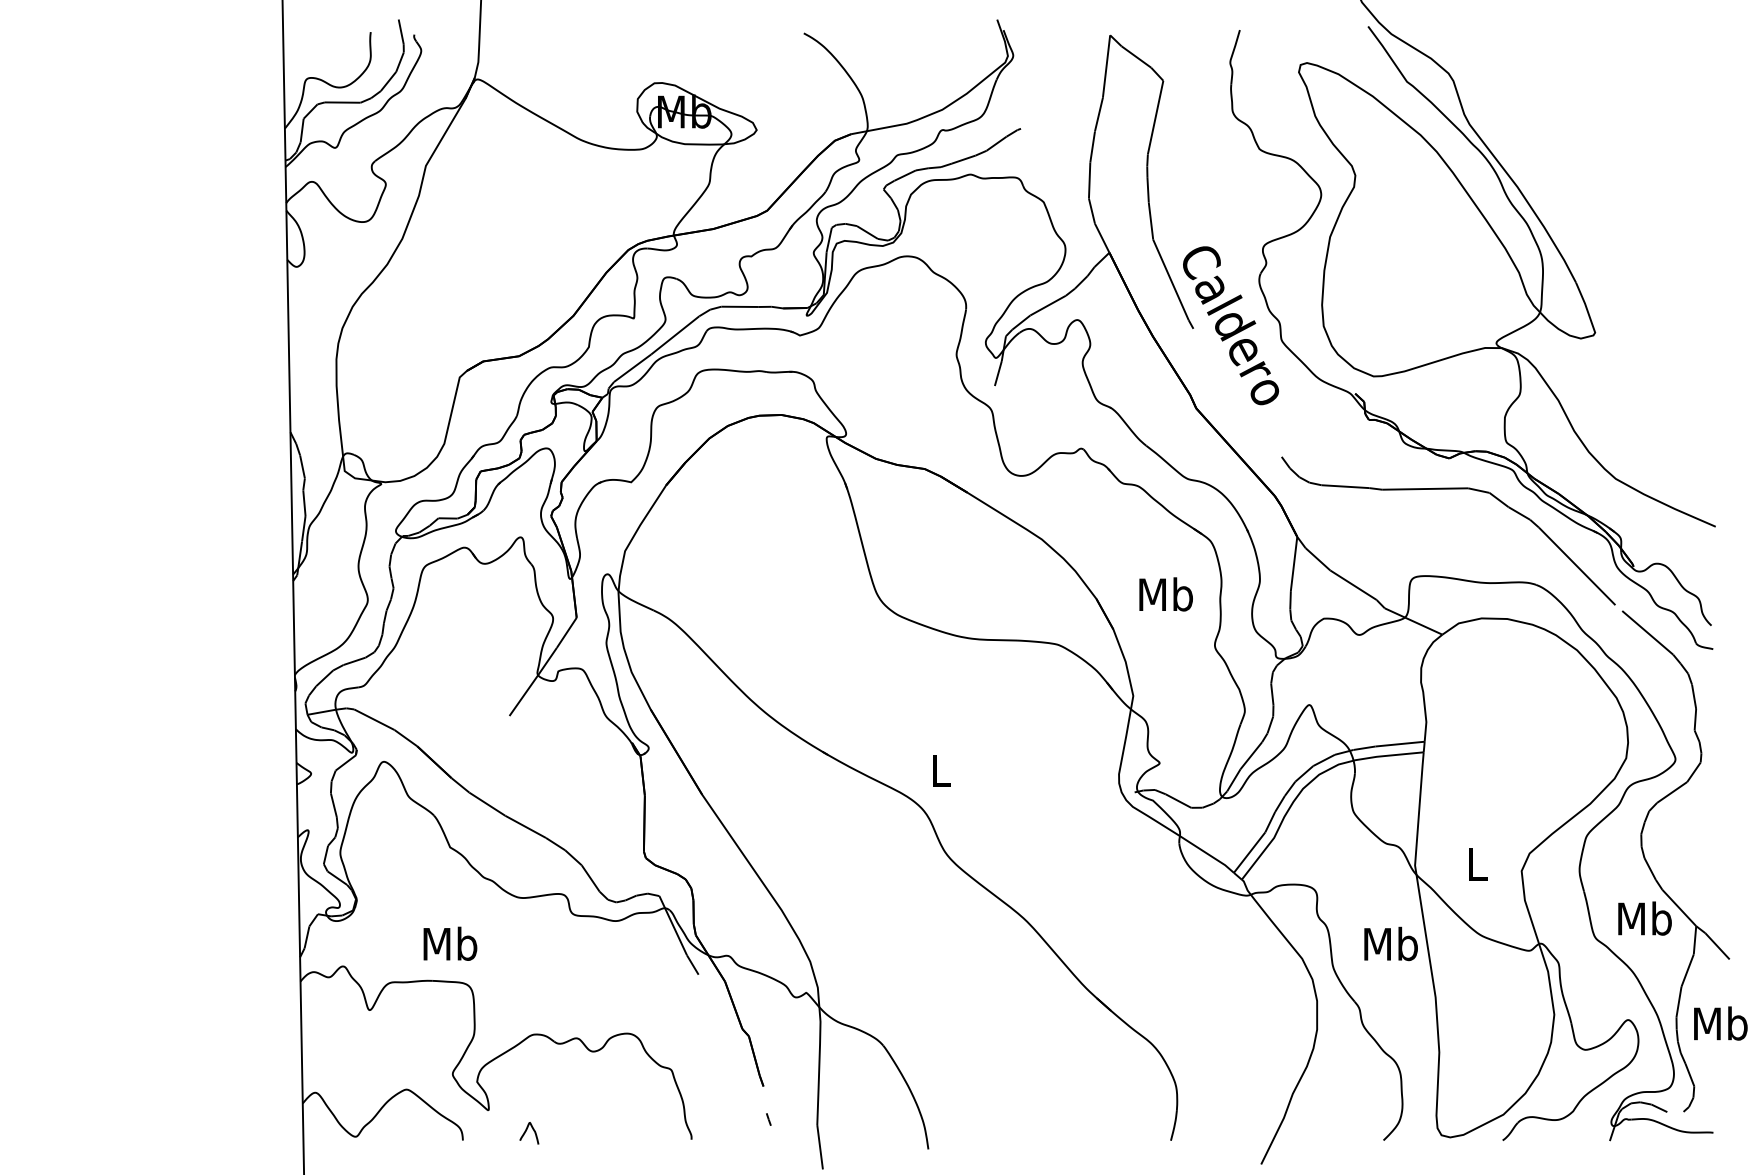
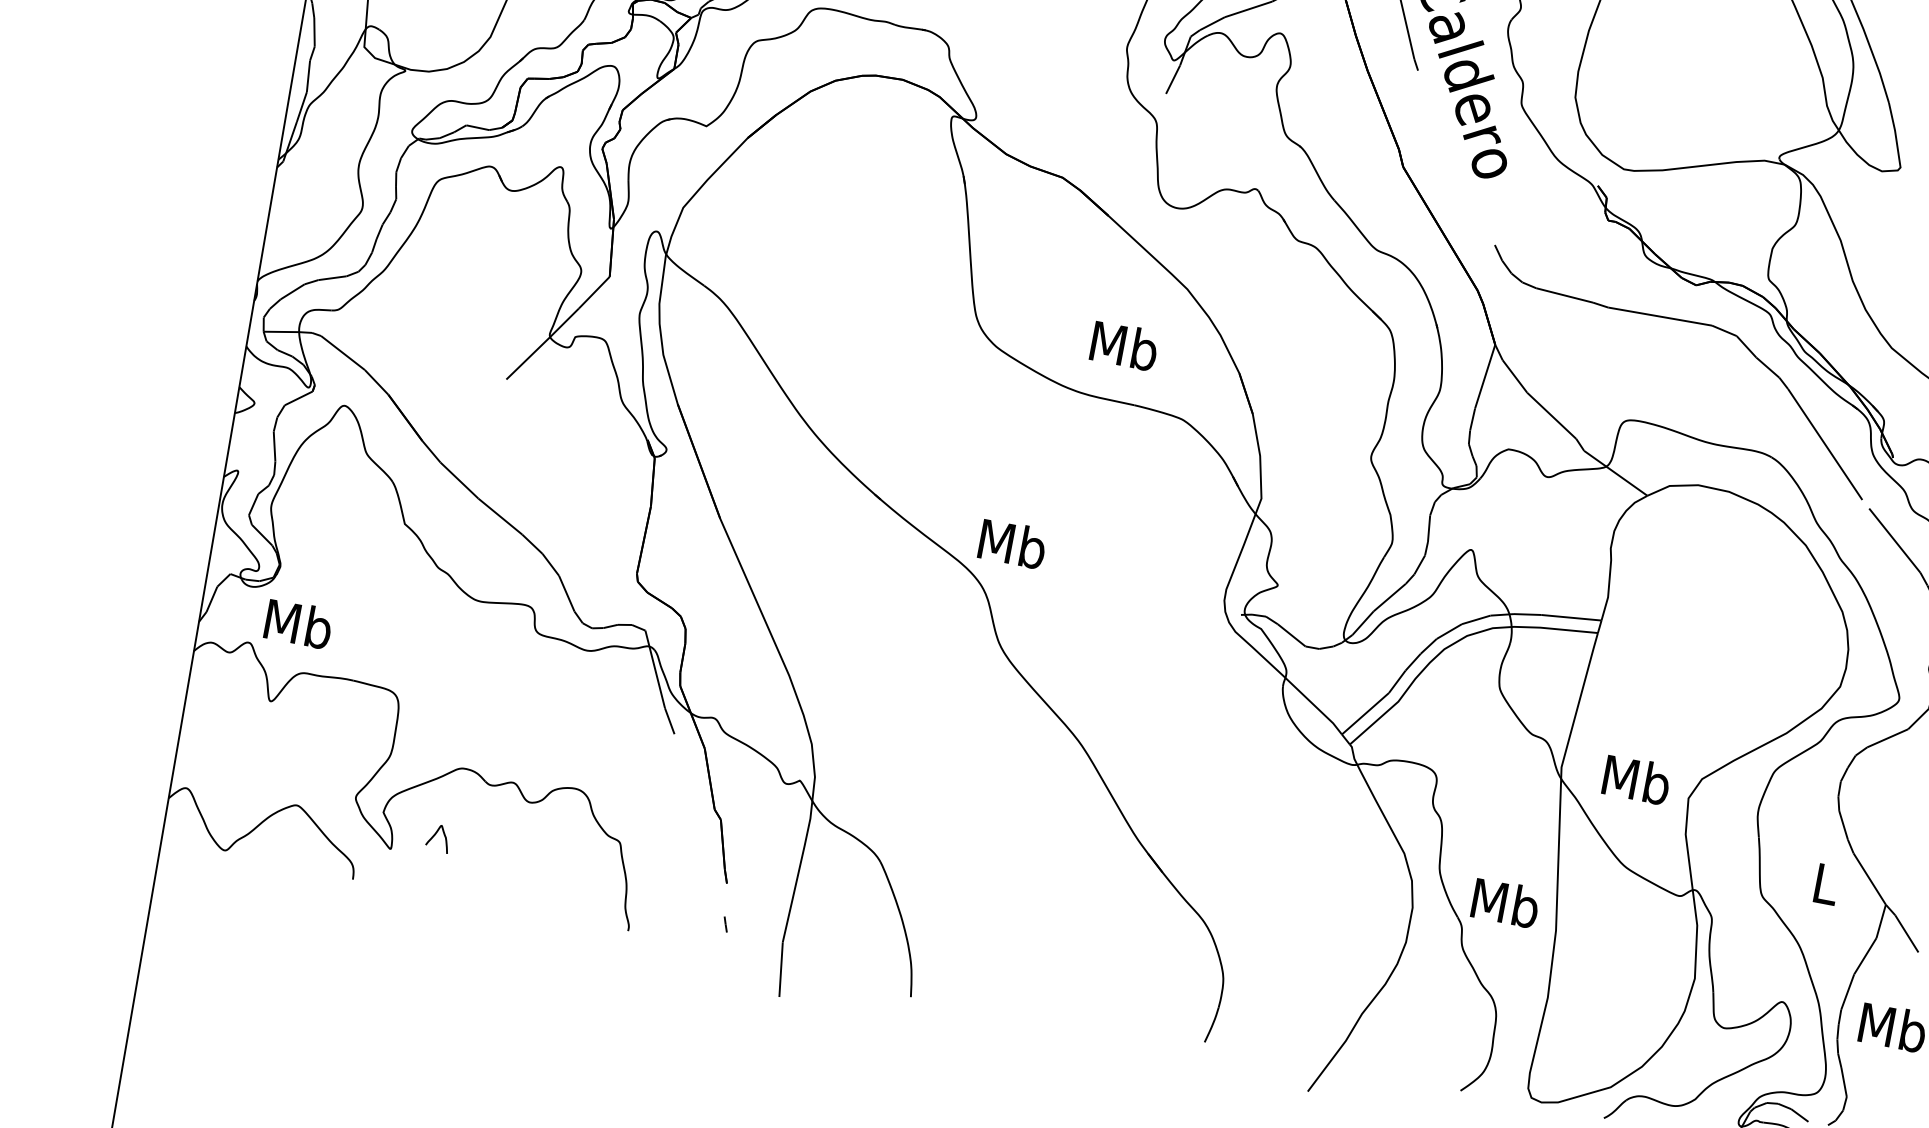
text: (1165, 594) -> (1123, 345), moved
text: (940, 770) -> (1012, 544), L -> Mb
text: (1477, 864) -> (1636, 780), L -> Mb
text: (1644, 918) -> (1825, 883), Mb -> L
text: (450, 943) -> (298, 623), moved
text: (1390, 943) -> (1505, 902), moved
curve: (526, 1131) -> (435, 835), moved

